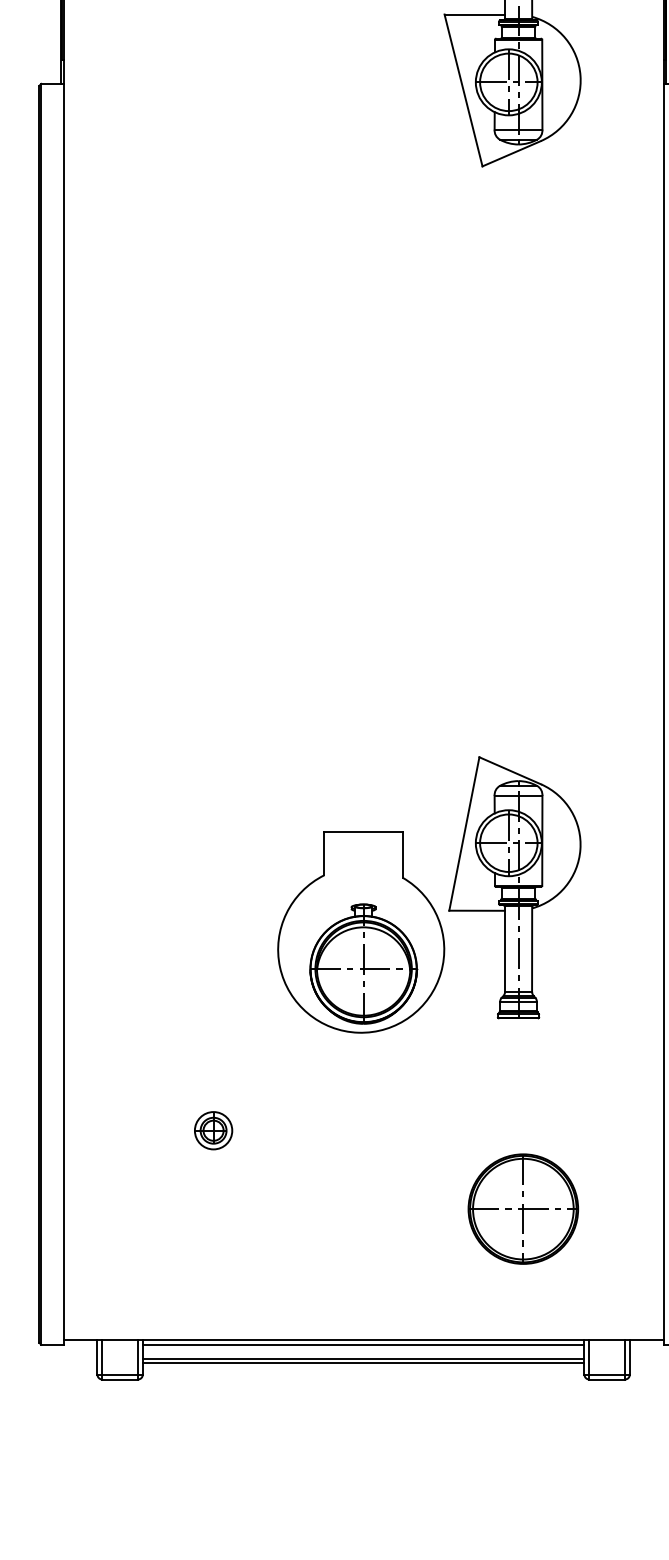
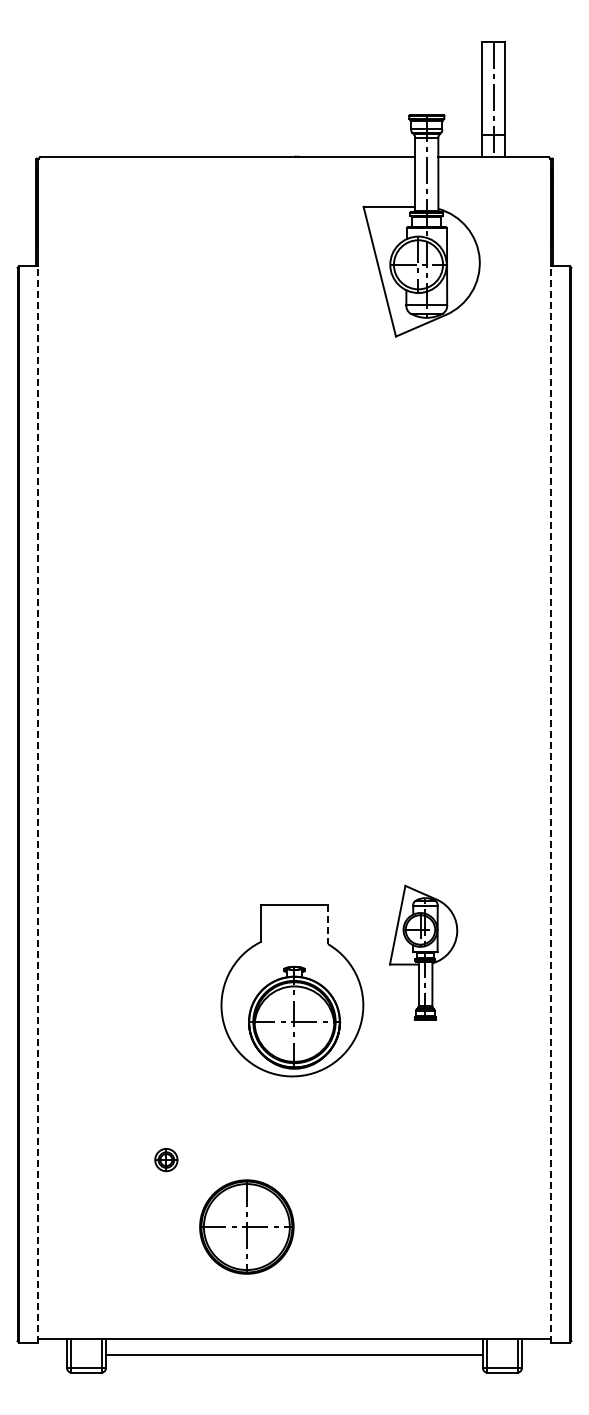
line: (63, 714) -> (38, 804), solid -> dashed
line: (663, 714) -> (550, 804), solid -> dashed
line: (402, 856) -> (327, 925), solid -> dashed
part: (514, 887) -> (423, 952), size x0.6
part: (213, 1130) -> (166, 1159), size x0.7
part: (522, 1208) -> (246, 1226), moved
line: (363, 1344) -> (294, 1342), removed
line: (363, 1363) -> (294, 1358), removed

